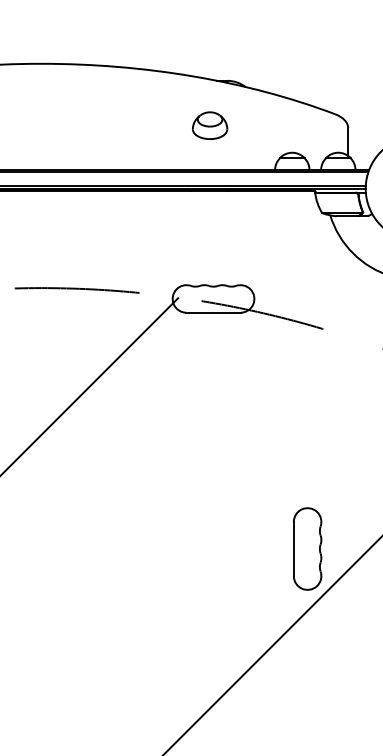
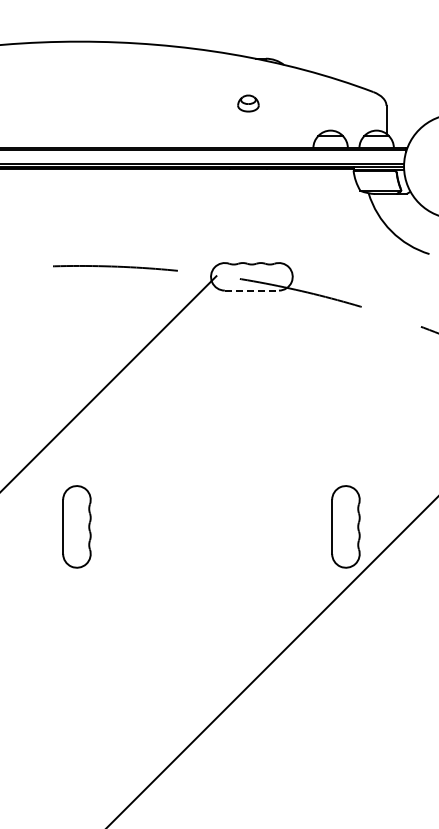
part: (210, 125) -> (248, 103), size x0.6
line: (214, 312) -> (252, 290), solid -> dashed
part: (38, 548) -> (76, 526), added

